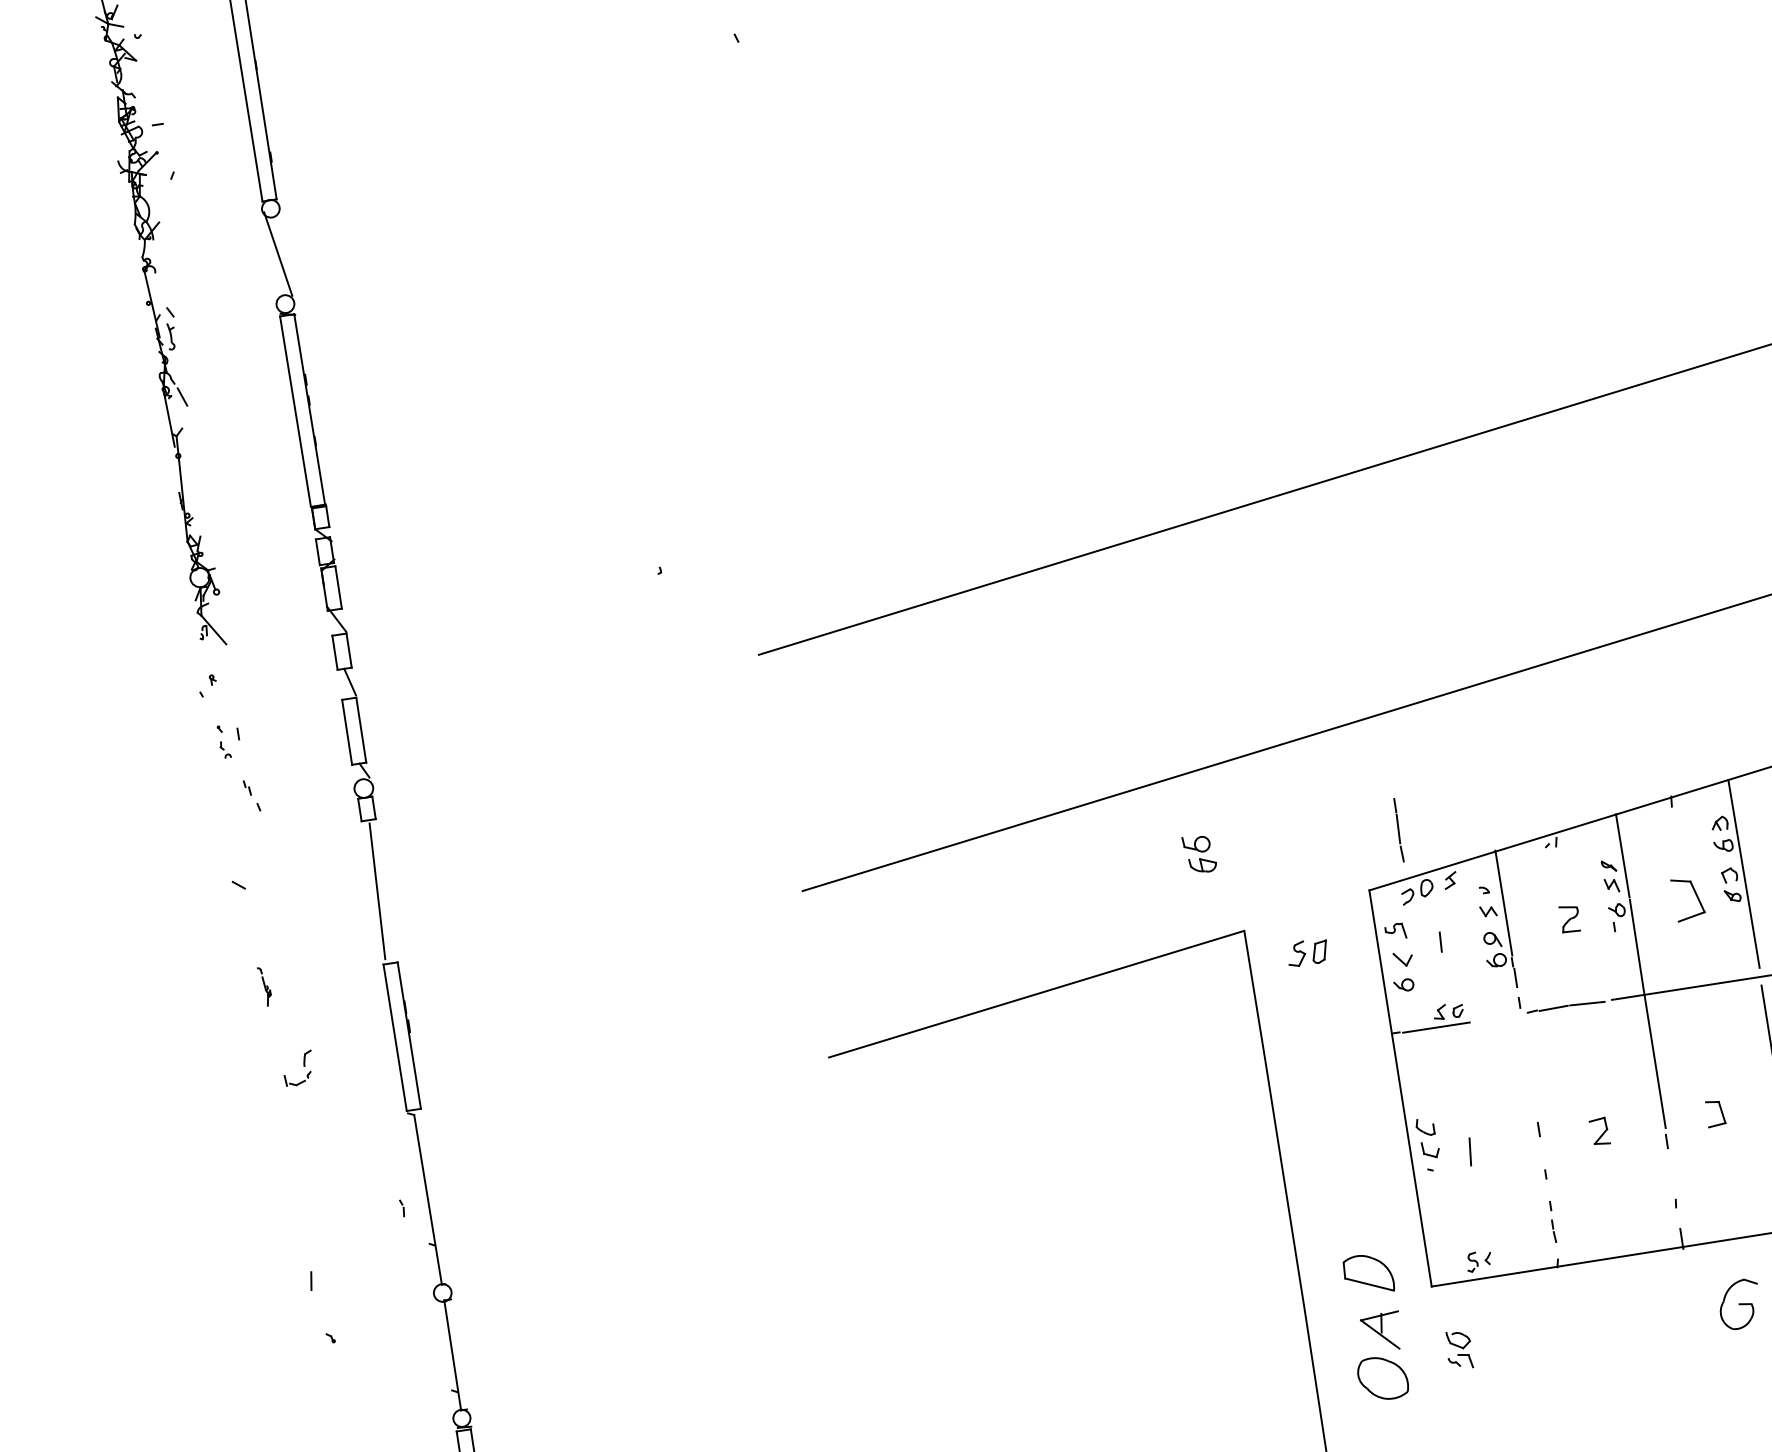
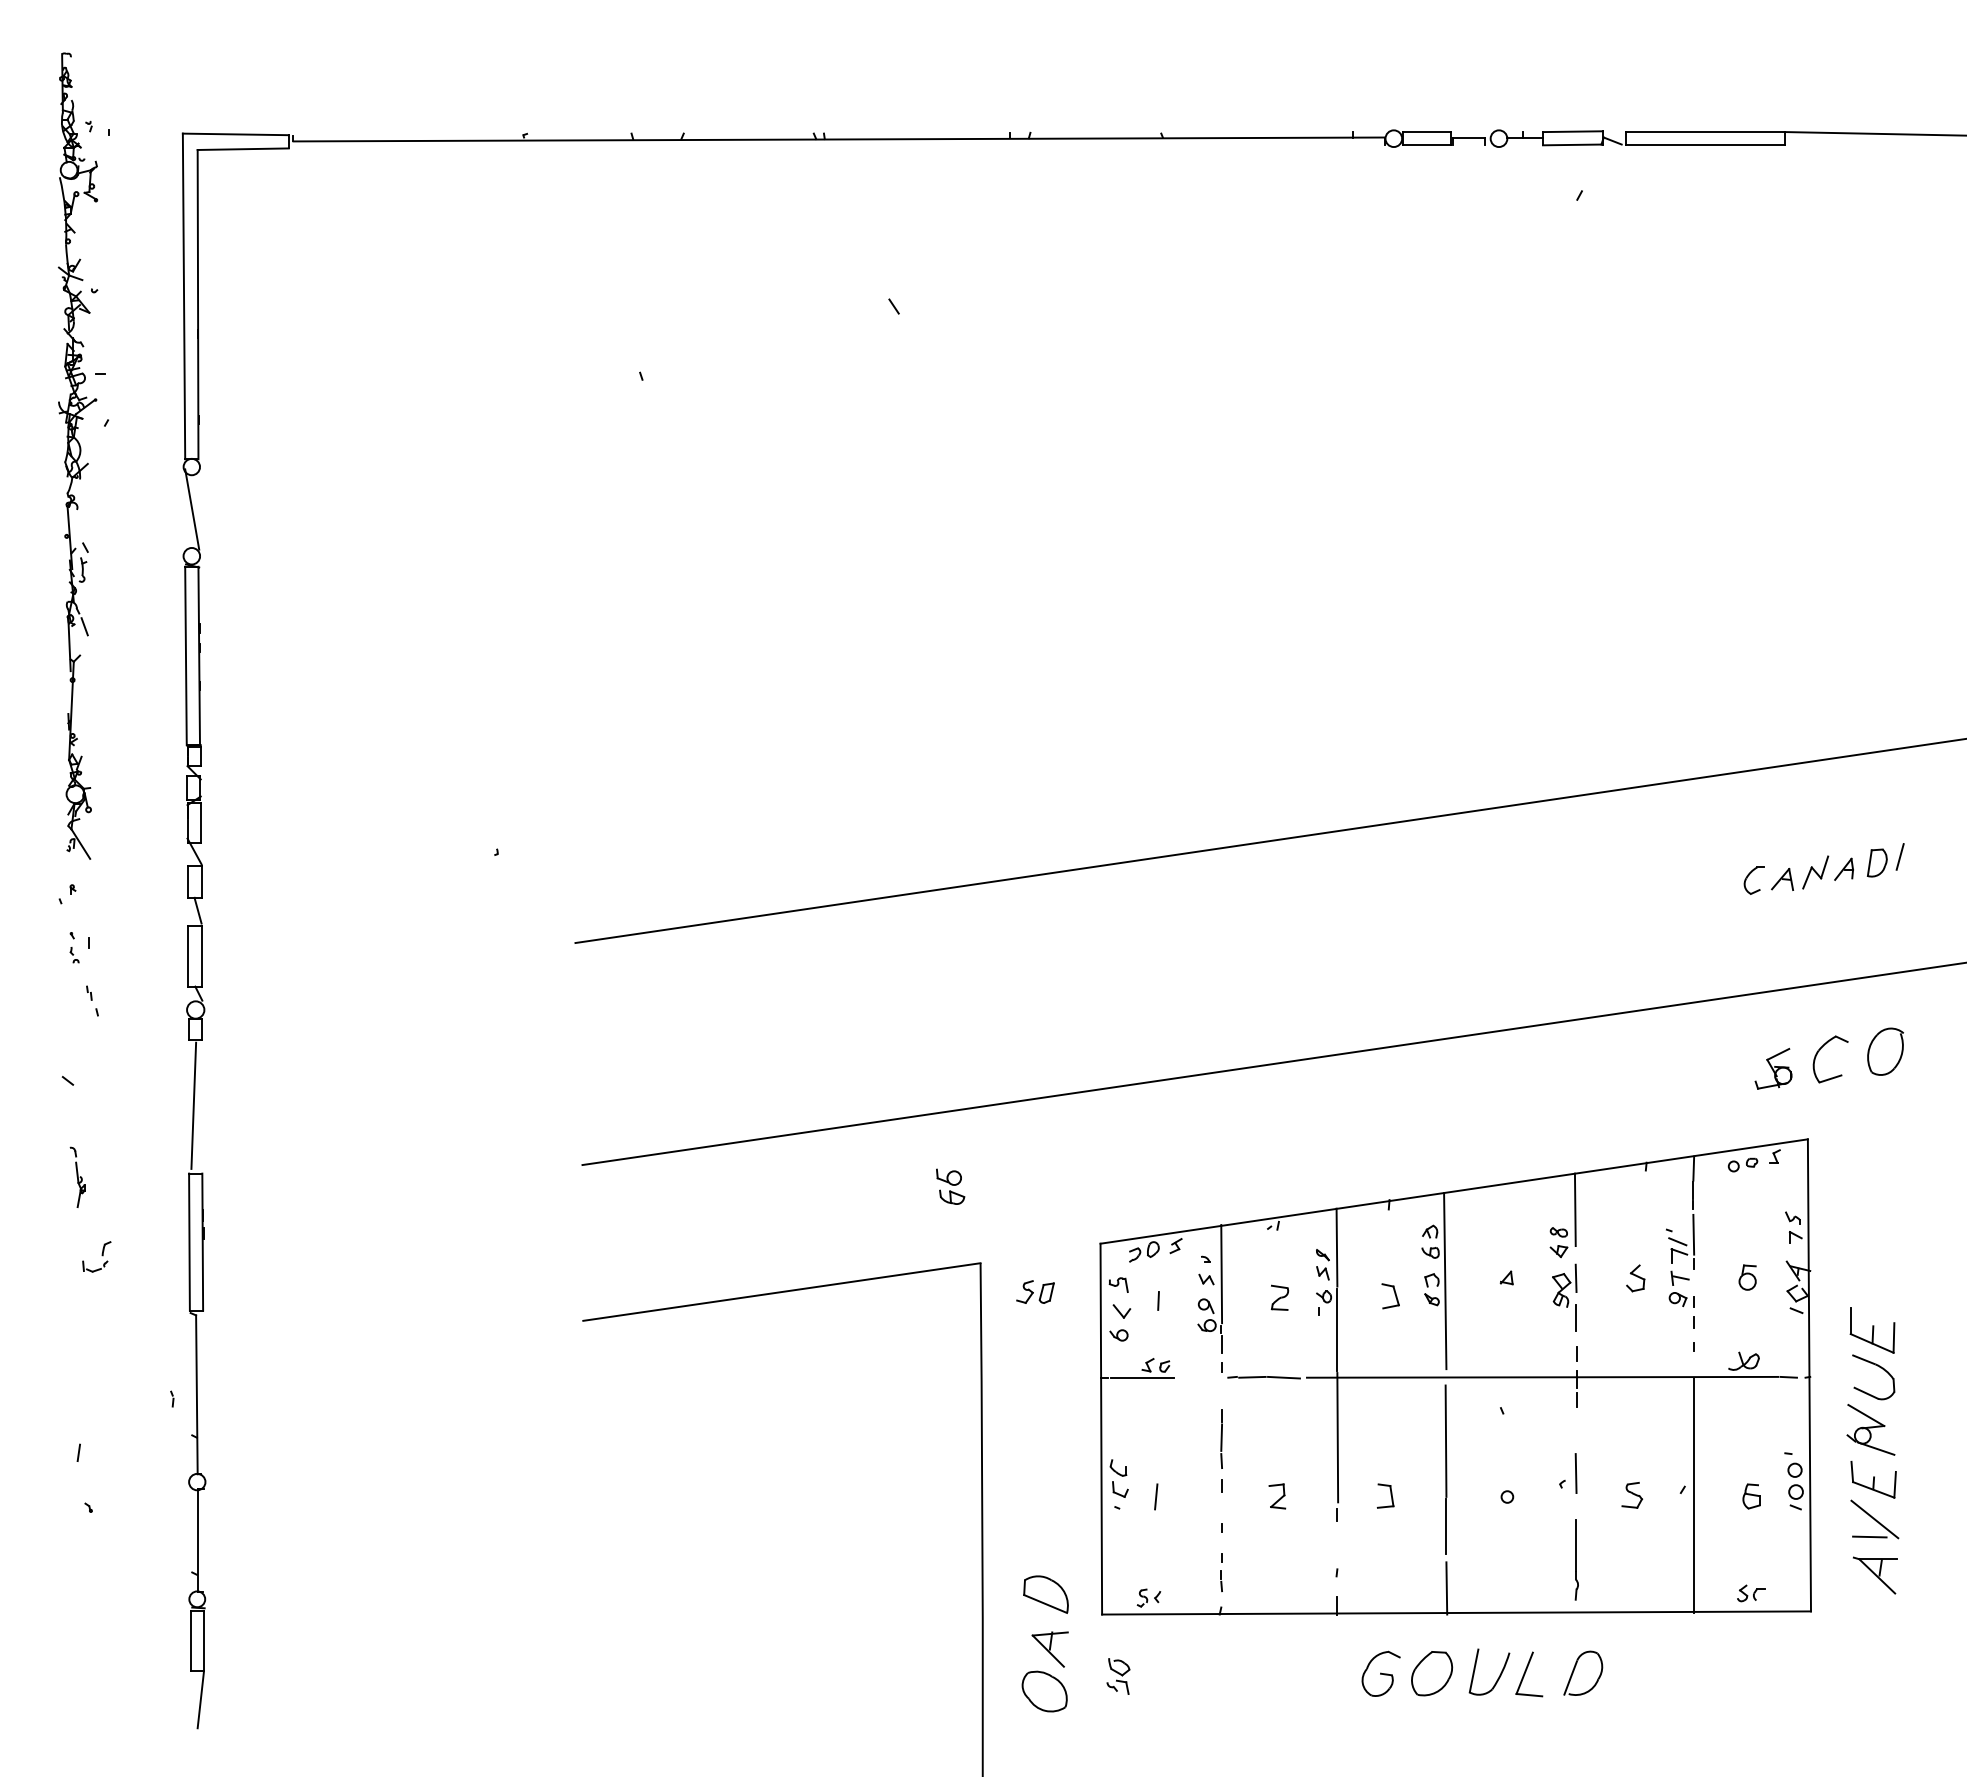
line: (1398, 829) -> (1221, 1438), moved
part: (1688, 899) -> (1390, 1296), size x0.62
part: (264, 985) -> (77, 1176), size x1.67

